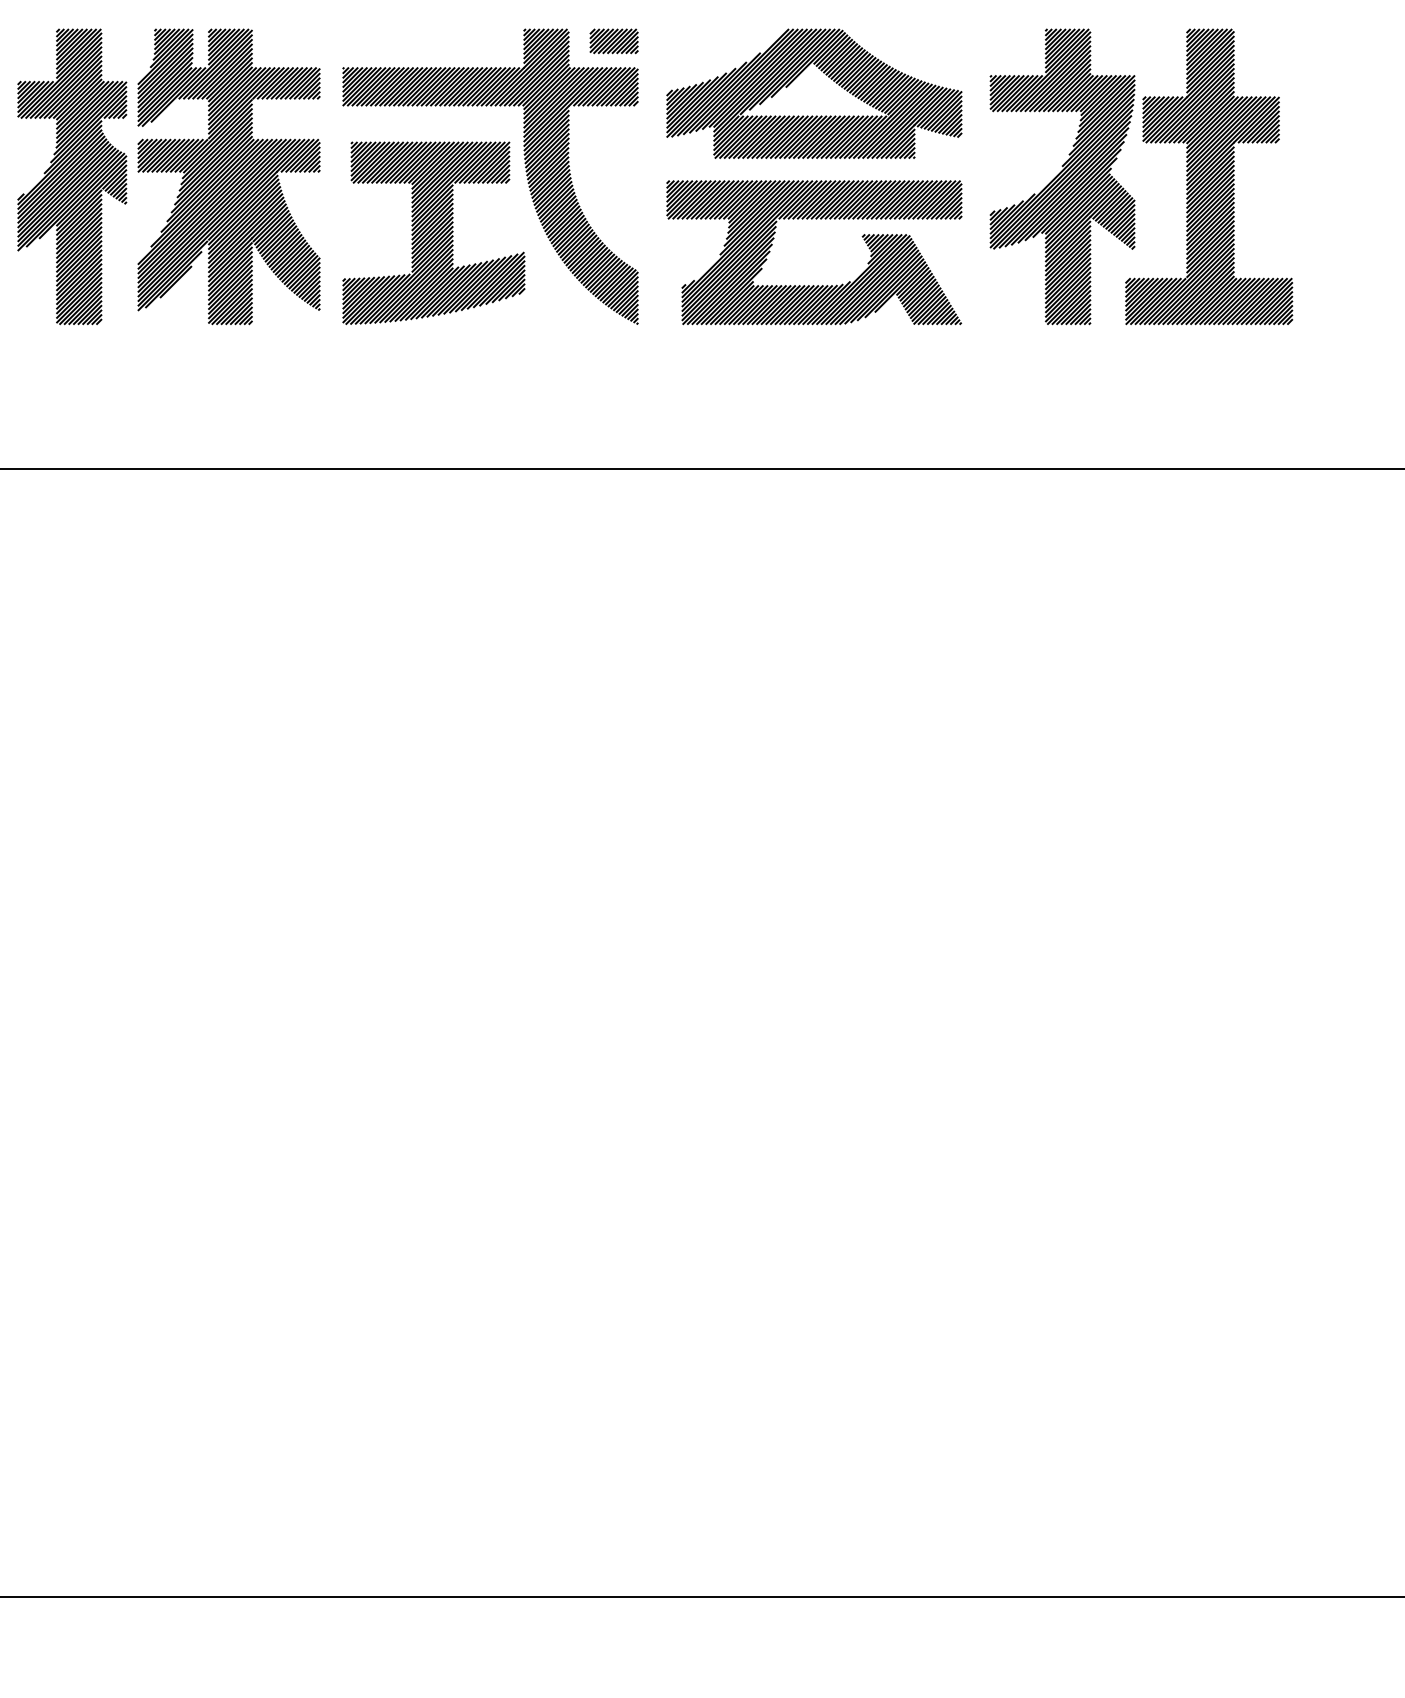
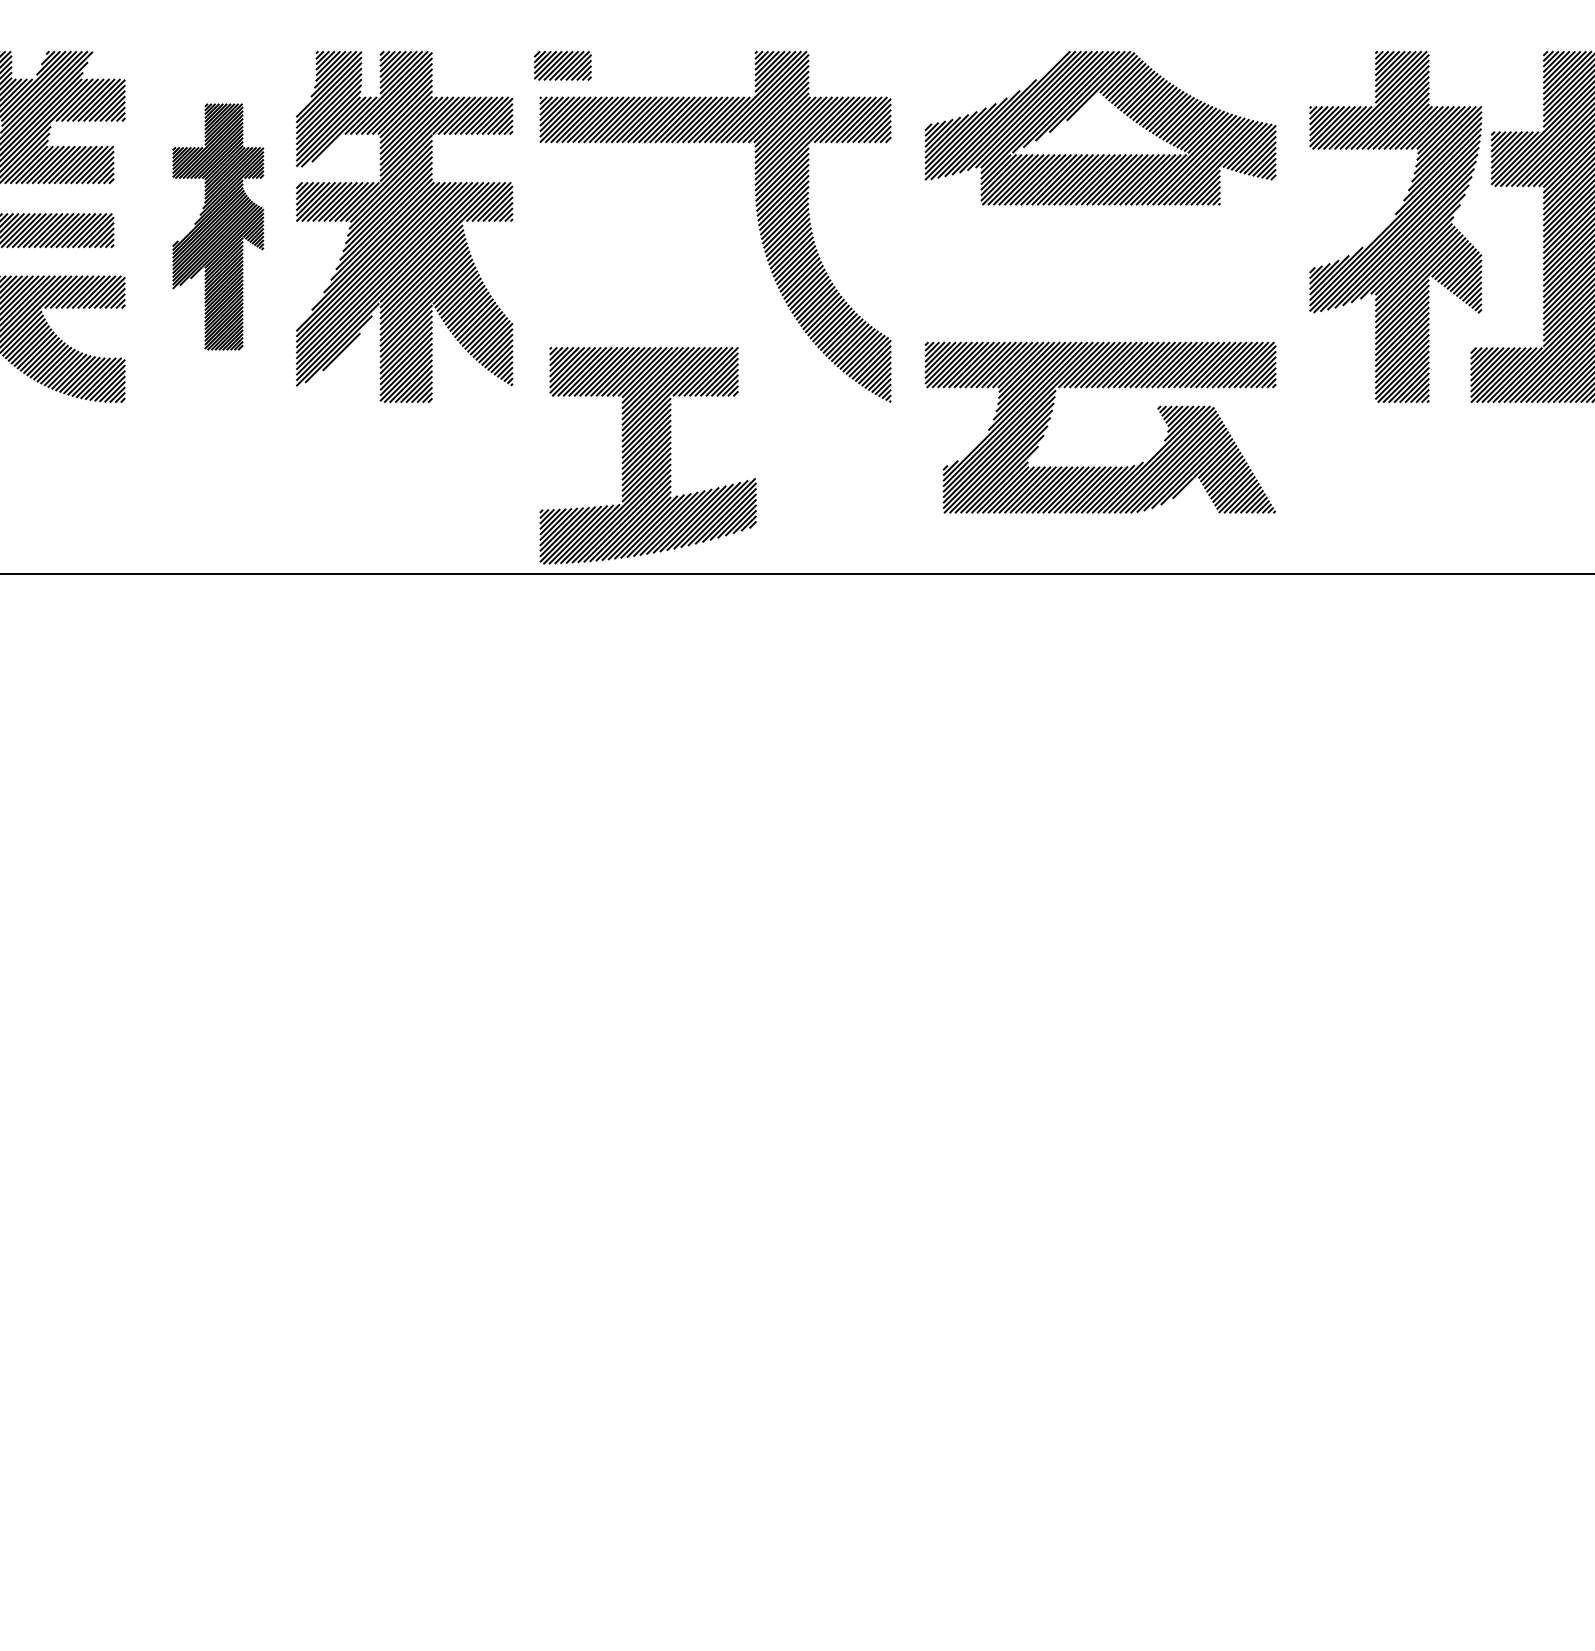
part: (613, 41) -> (562, 65), moved
part: (72, 176) -> (218, 226), size x0.7
part: (433, 232) -> (647, 454), moved
part: (814, 285) -> (1100, 466), moved

